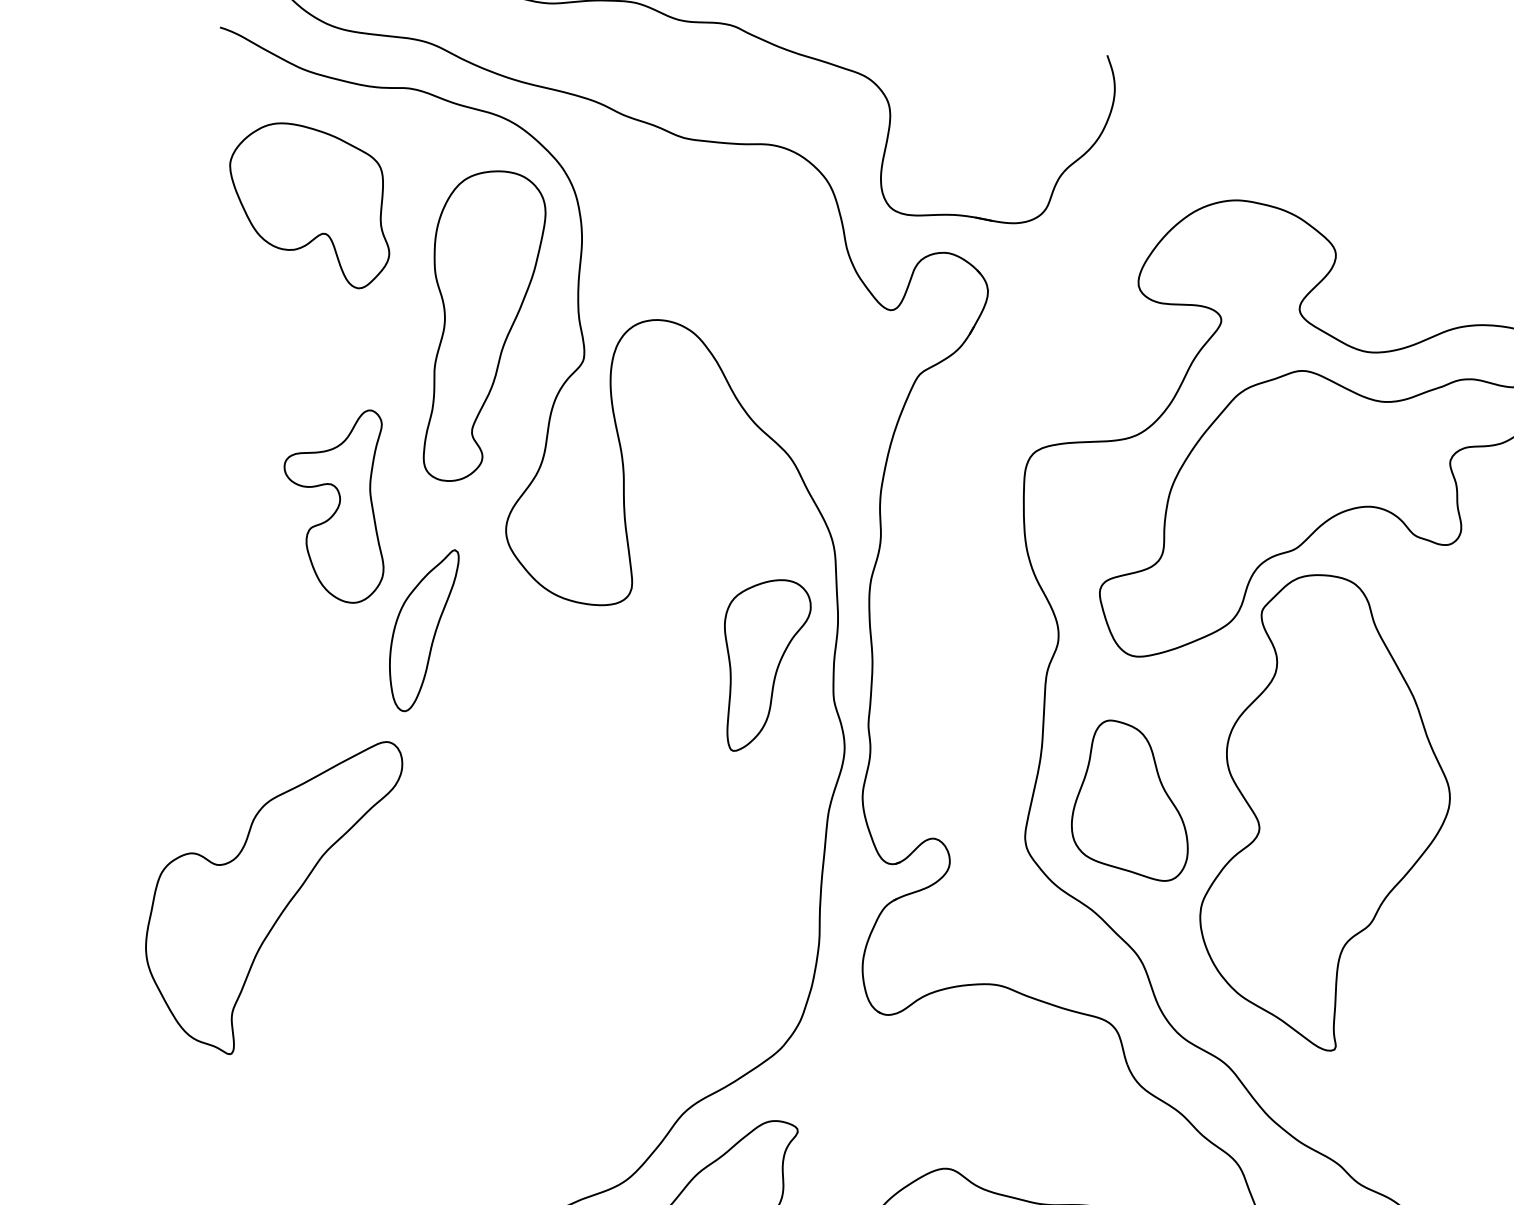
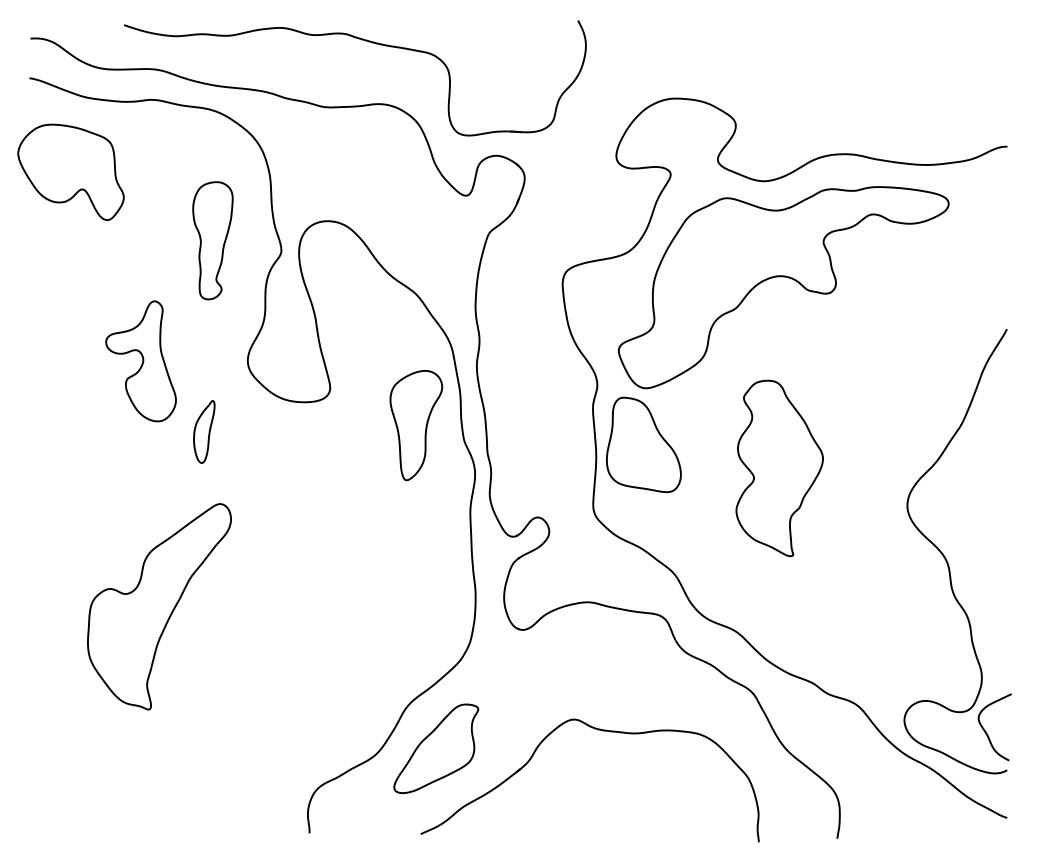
part: (309, 204) -> (70, 172), moved
part: (476, 326) -> (212, 240), size x0.6
part: (421, 628) -> (204, 431), size x0.6
part: (1134, 799) -> (643, 444), moved
part: (1330, 813) -> (779, 468), size x0.6
part: (268, 892) -> (159, 606), moved

